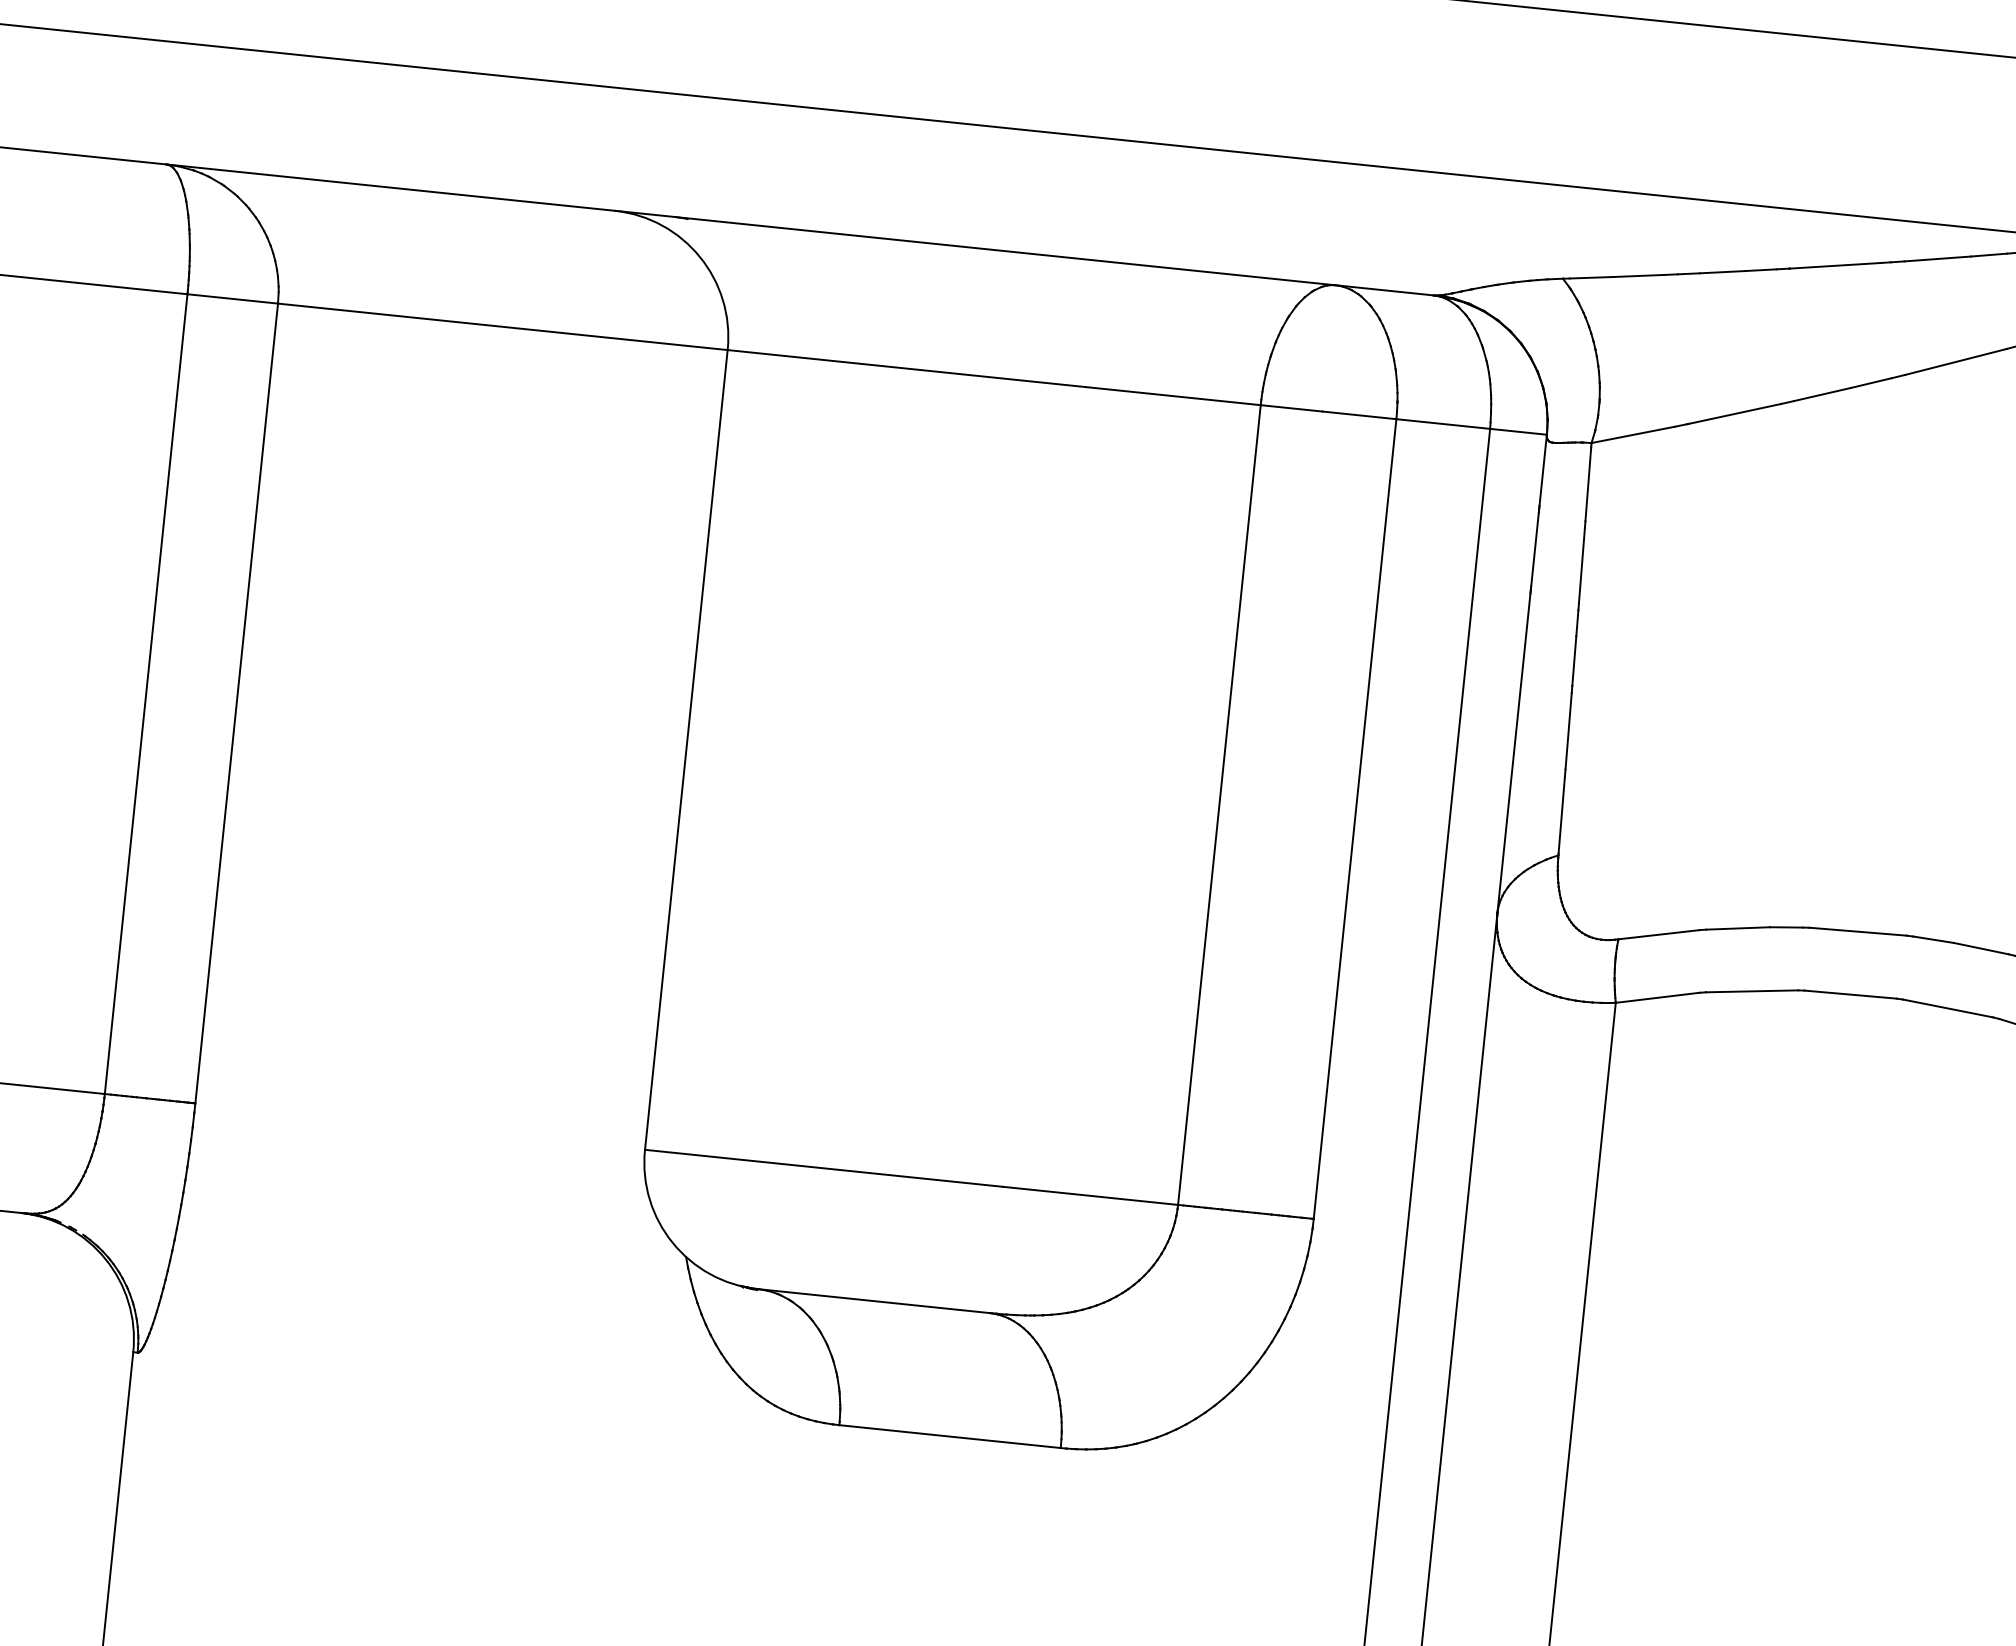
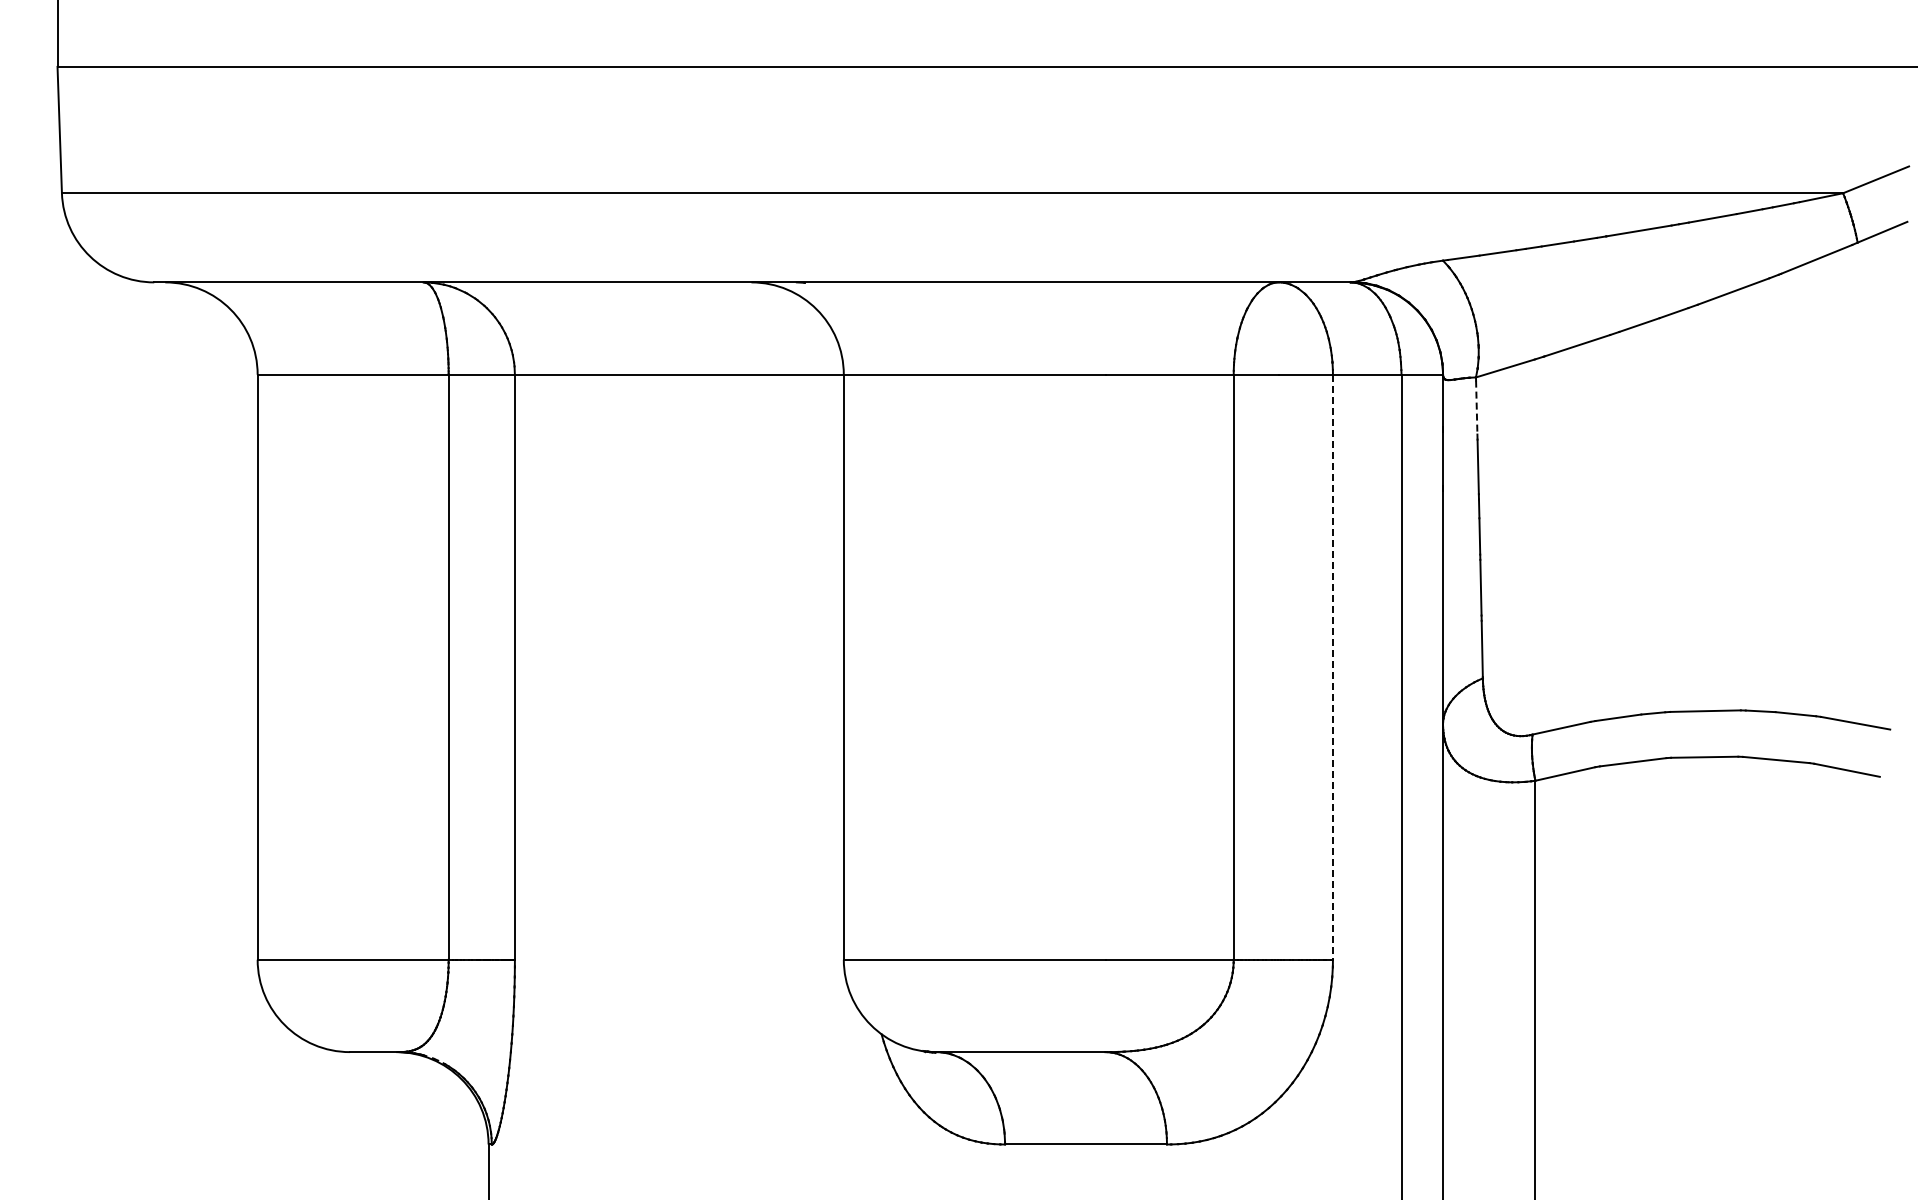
line: (1588, 484) -> (1476, 407), solid -> dashed
line: (1354, 819) -> (1332, 667), solid -> dashed

